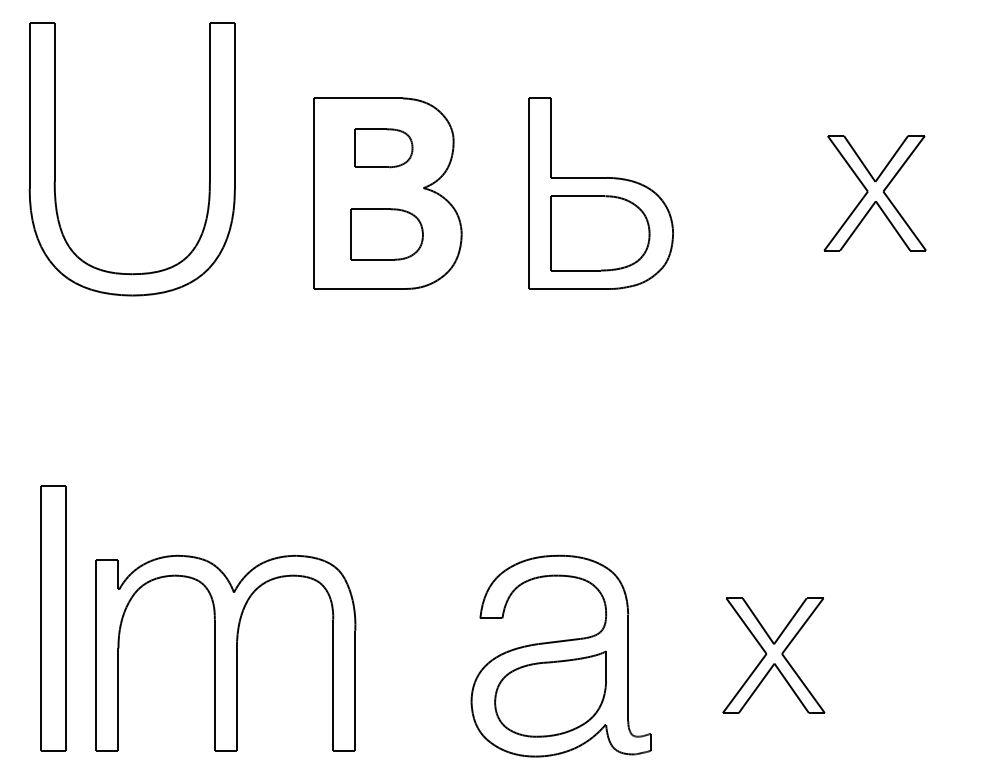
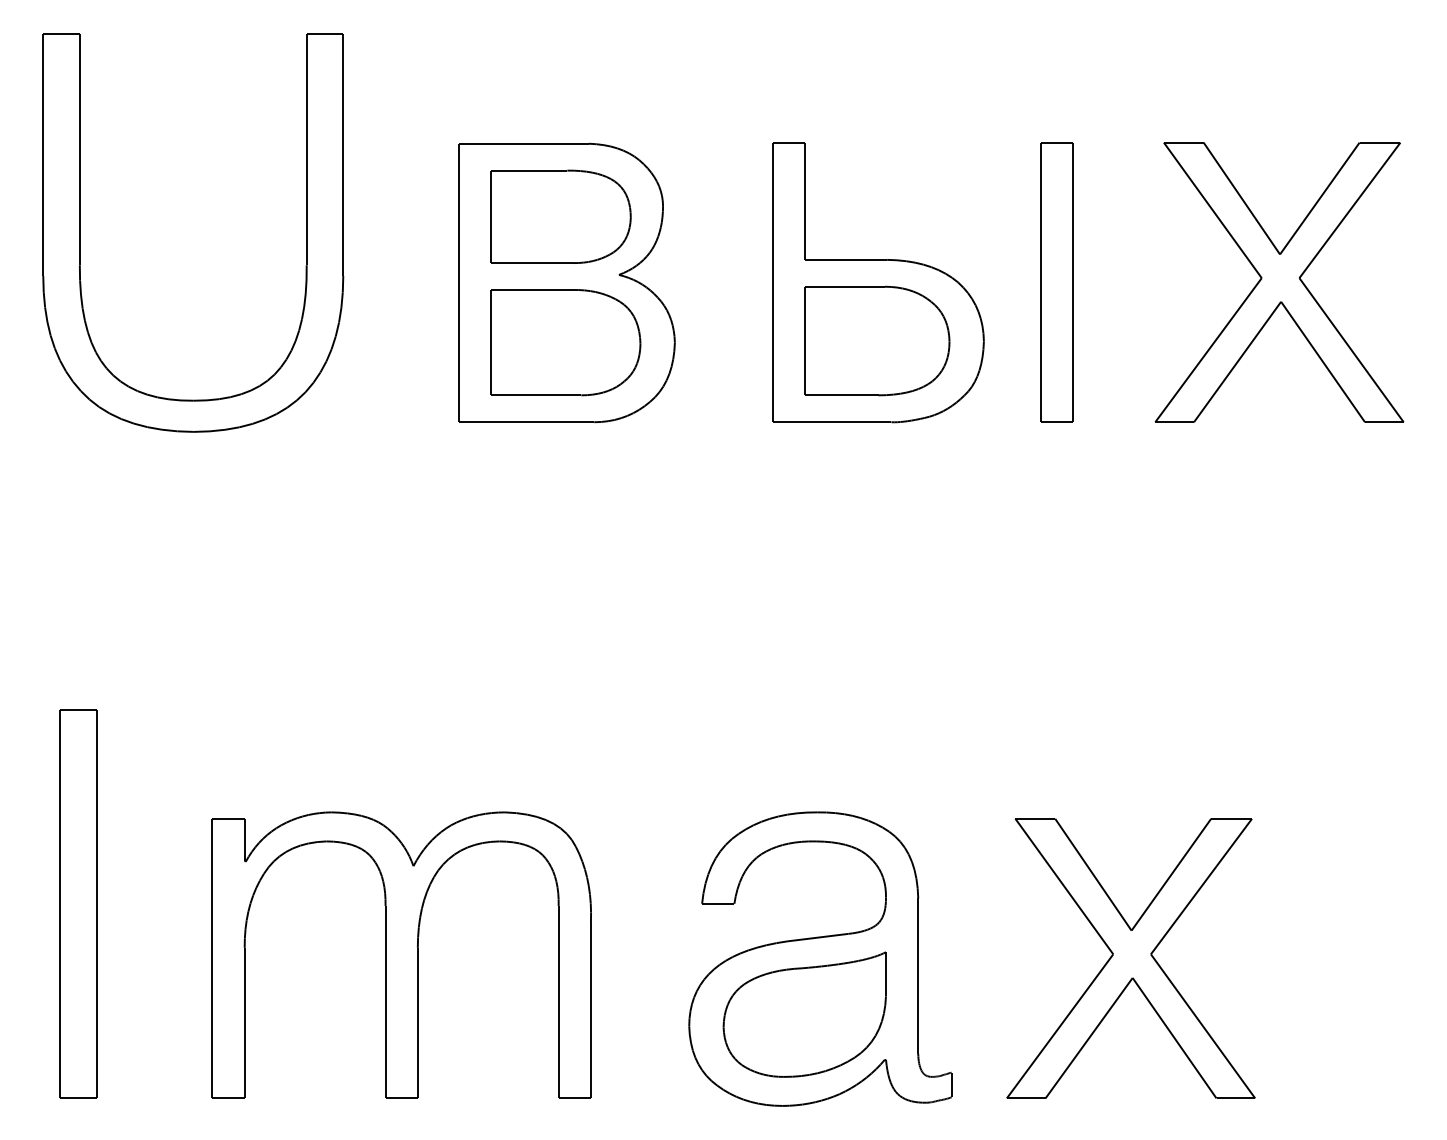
part: (383, 147) -> (560, 215), size x1.67
part: (722, 193) -> (1056, 282), added
part: (874, 193) -> (1278, 282), size x1.67
part: (387, 234) -> (566, 342), size x1.43
part: (225, 652) -> (401, 953), moved
part: (773, 655) -> (1130, 958), size x1.67

